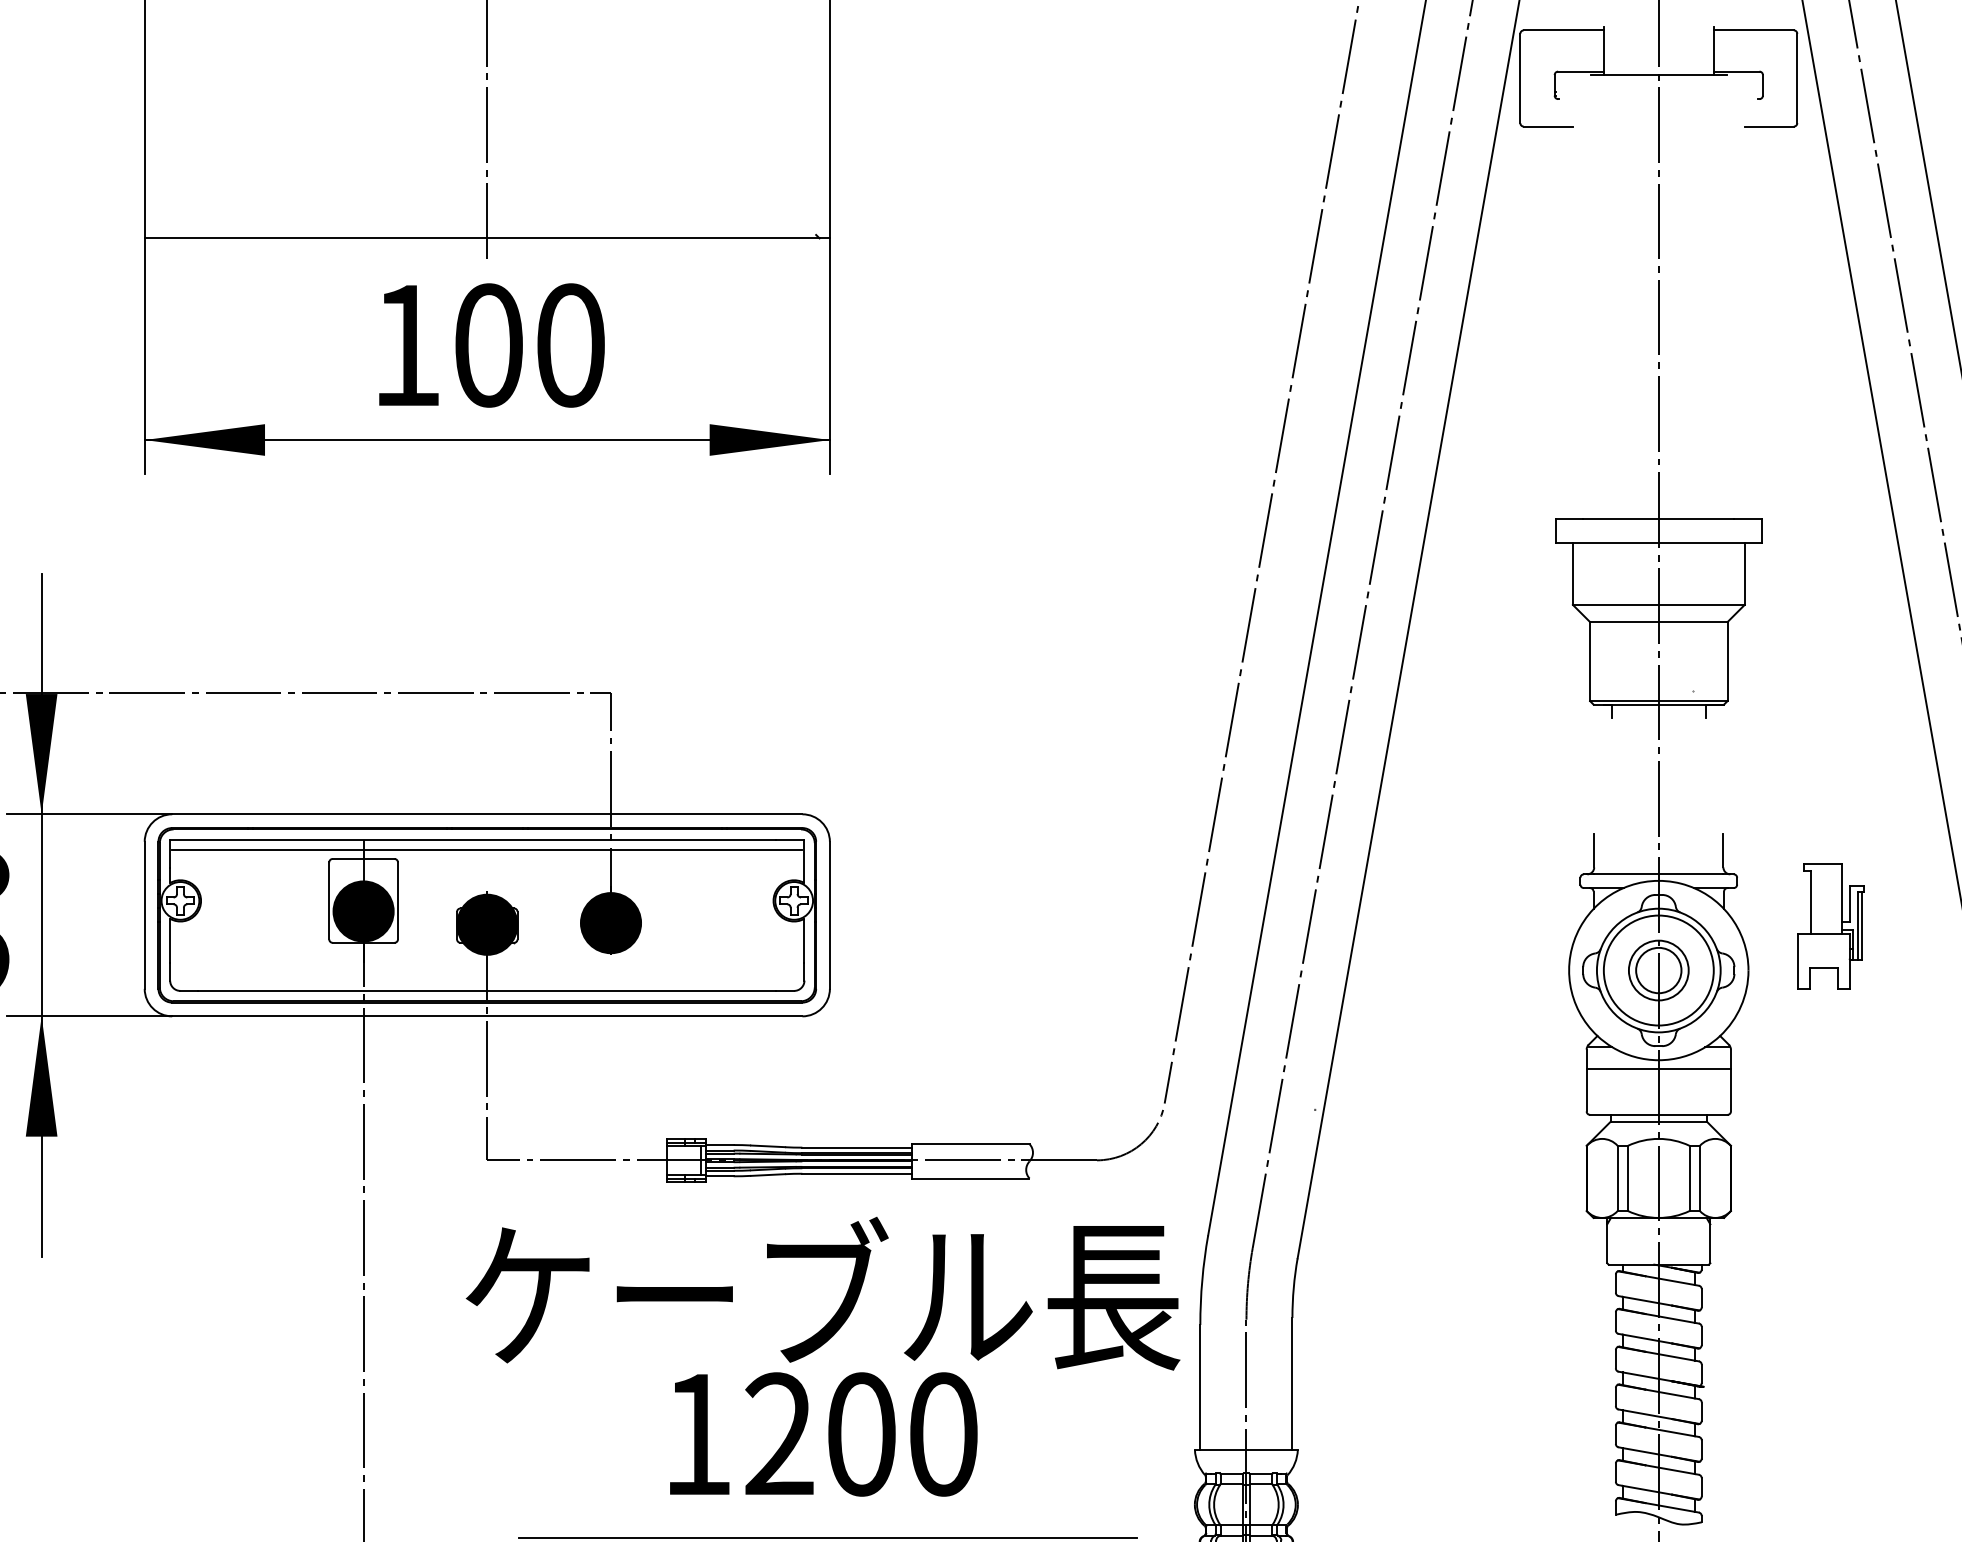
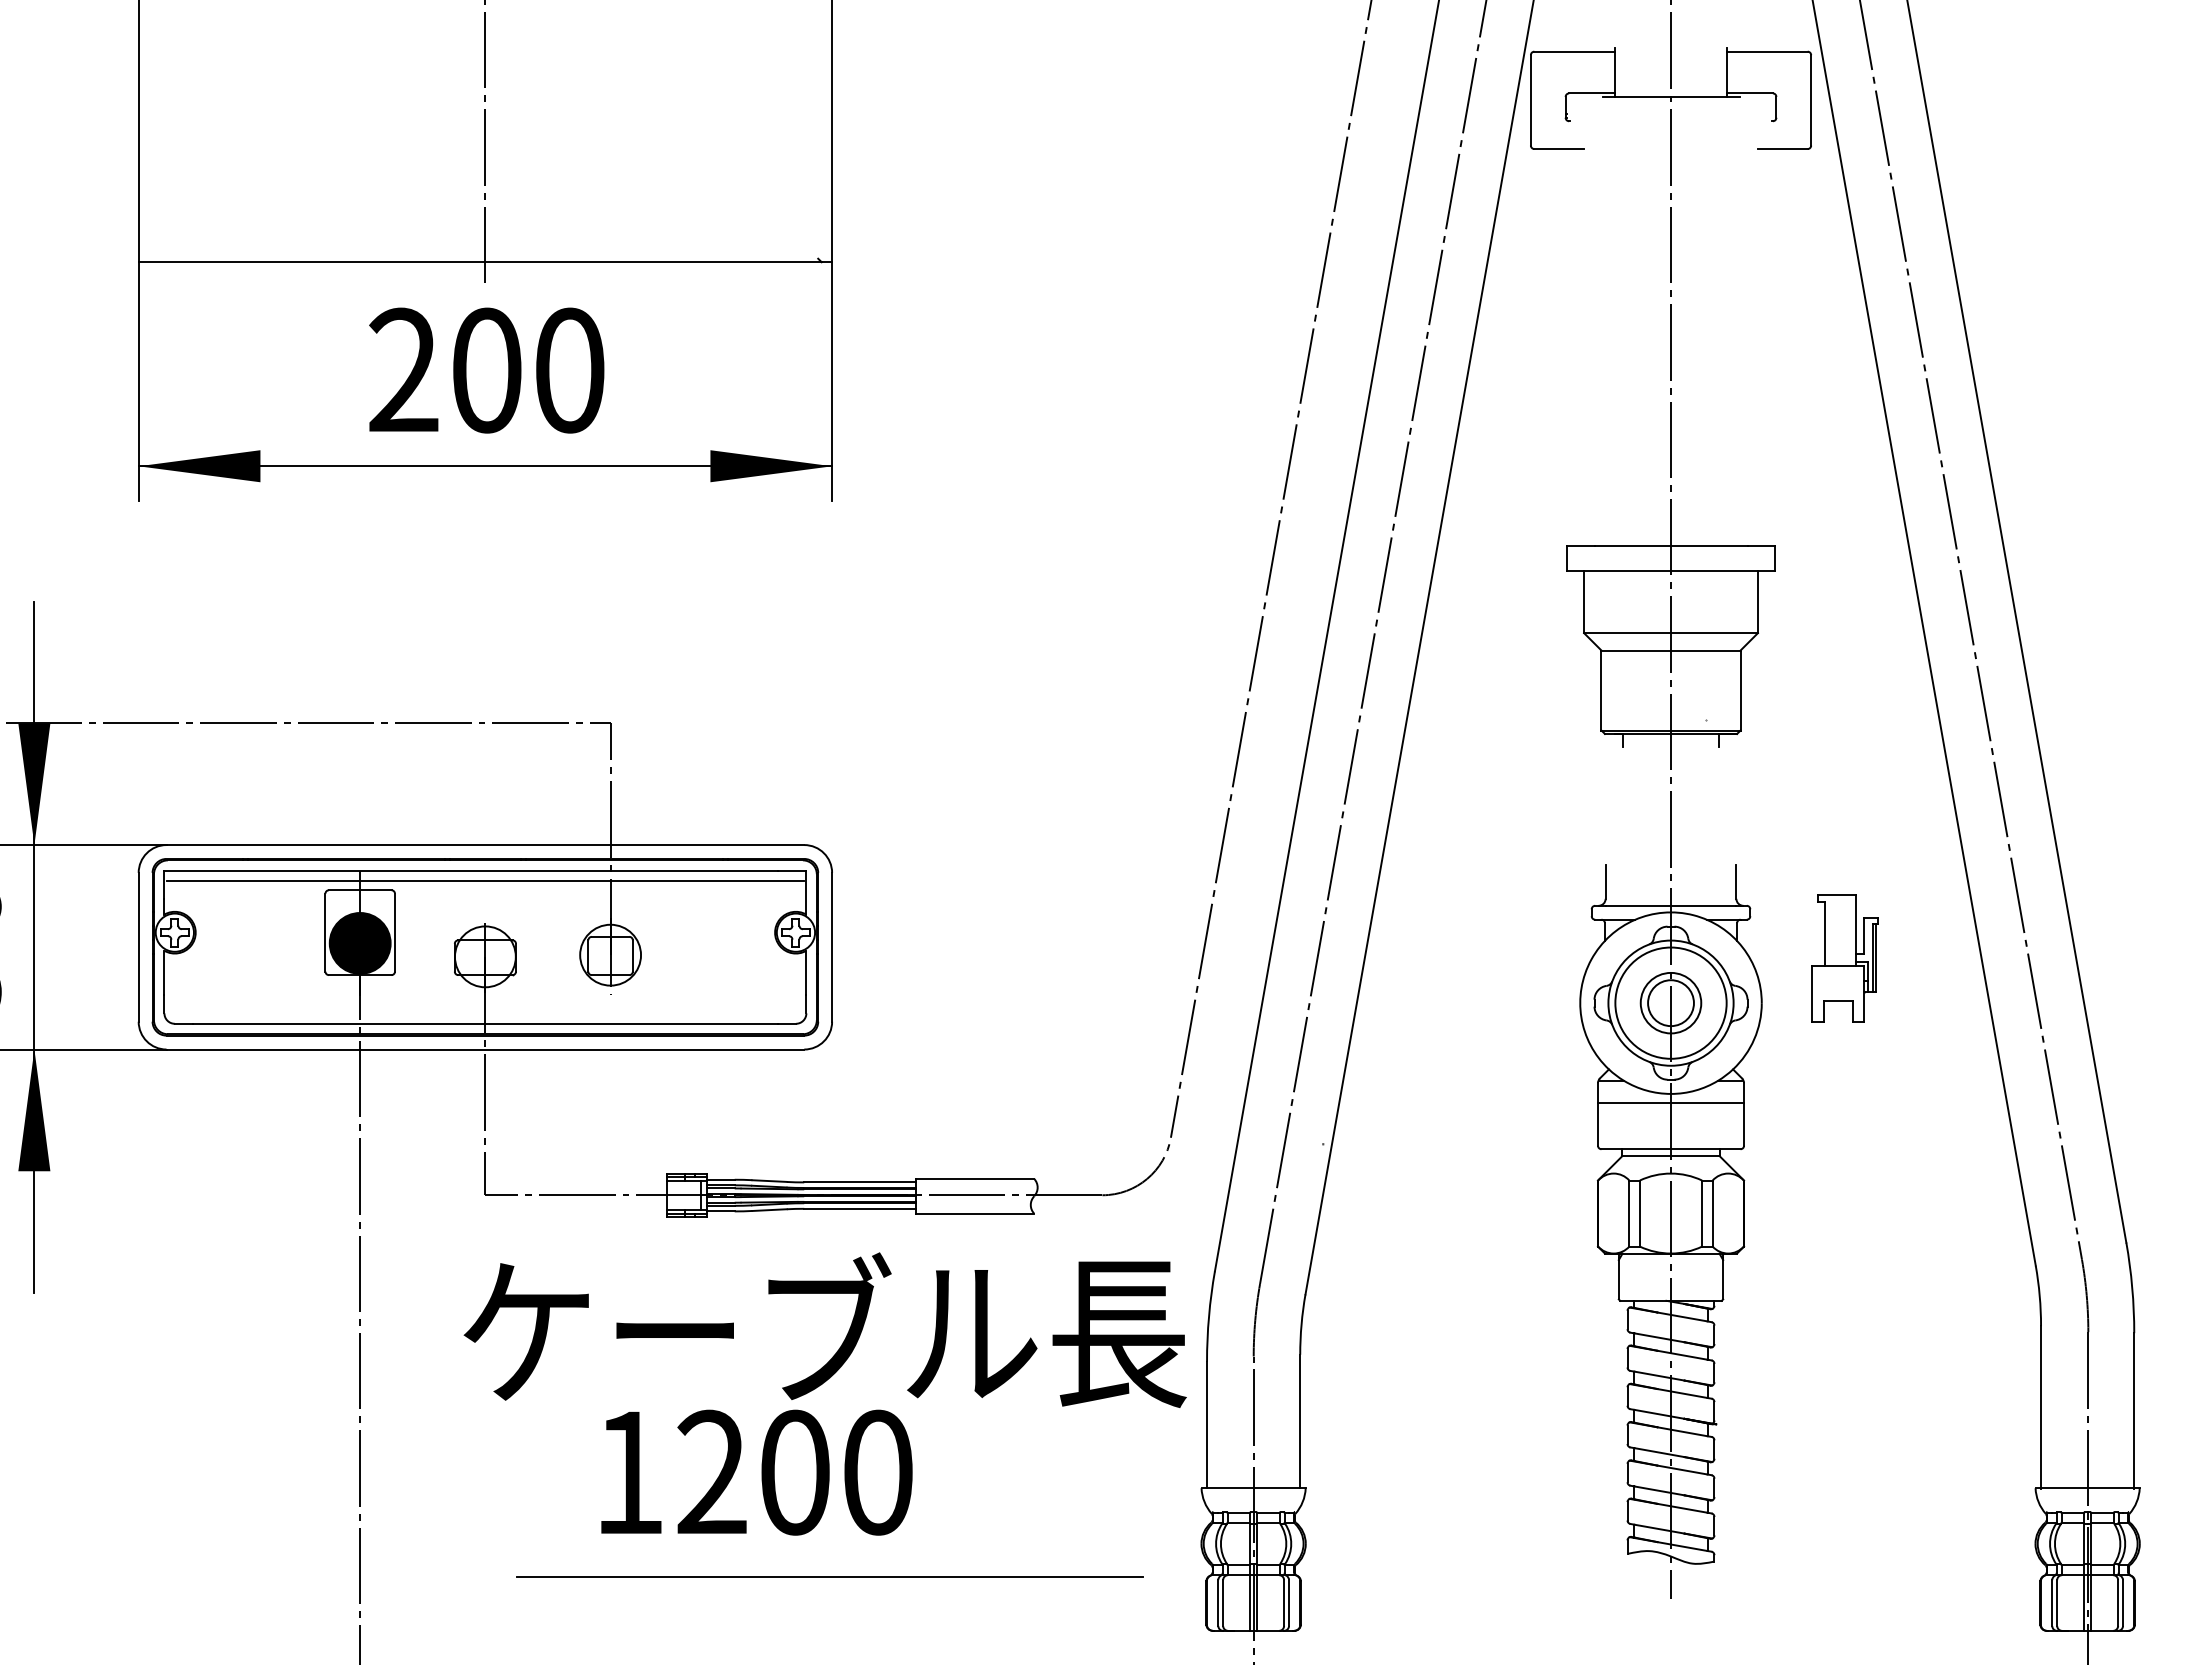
text: (406, 344) -> (403, 369), 100 -> 200
fill: (610, 922) -> (610, 954), removed
fill: (486, 924) -> (484, 956), removed
text: (823, 1434) -> (756, 1472), moved

